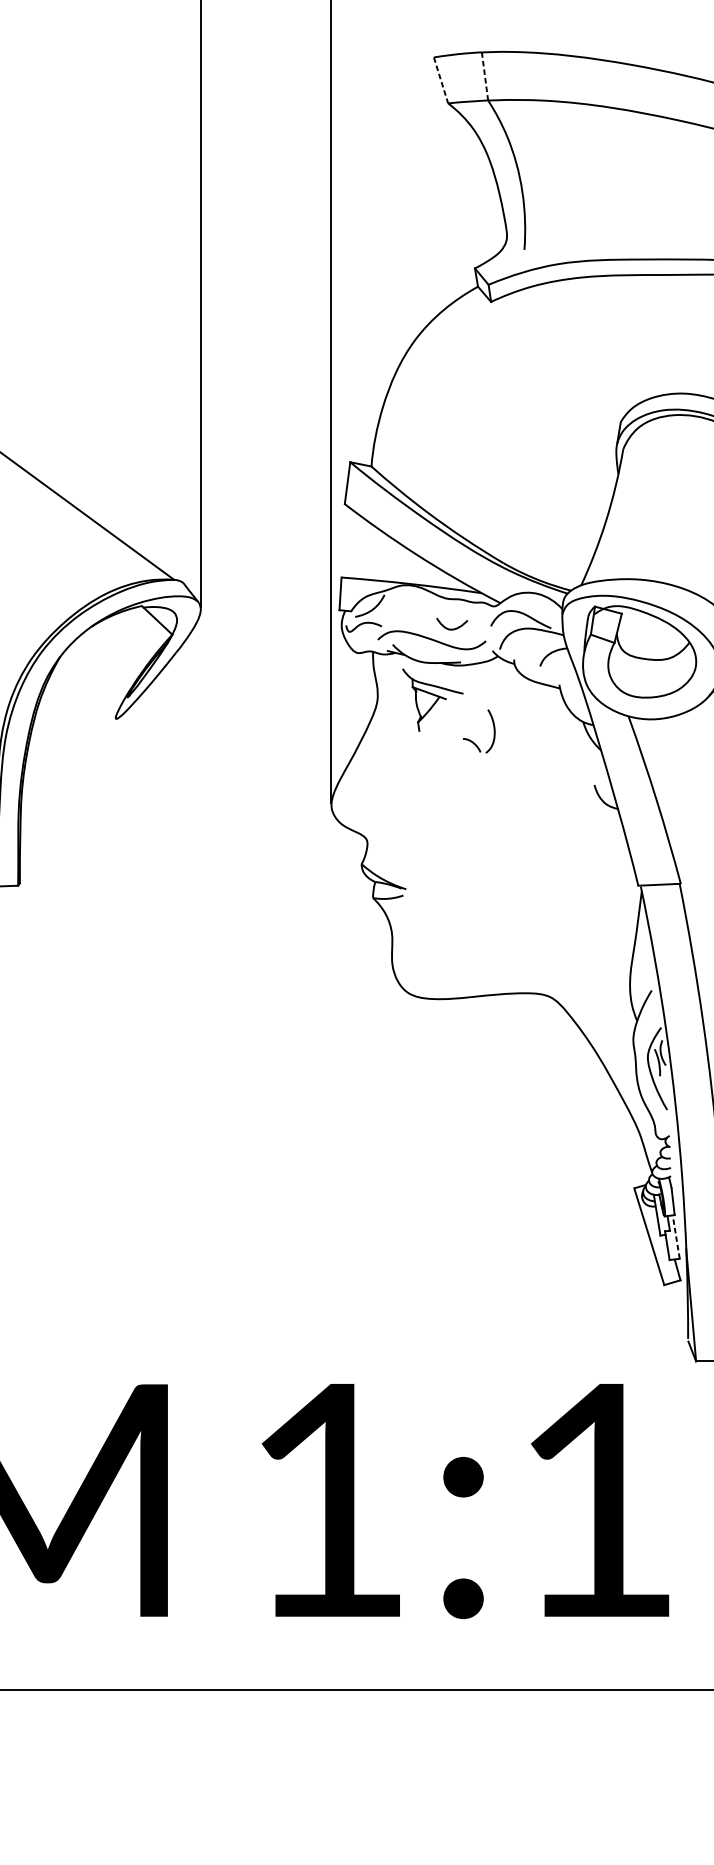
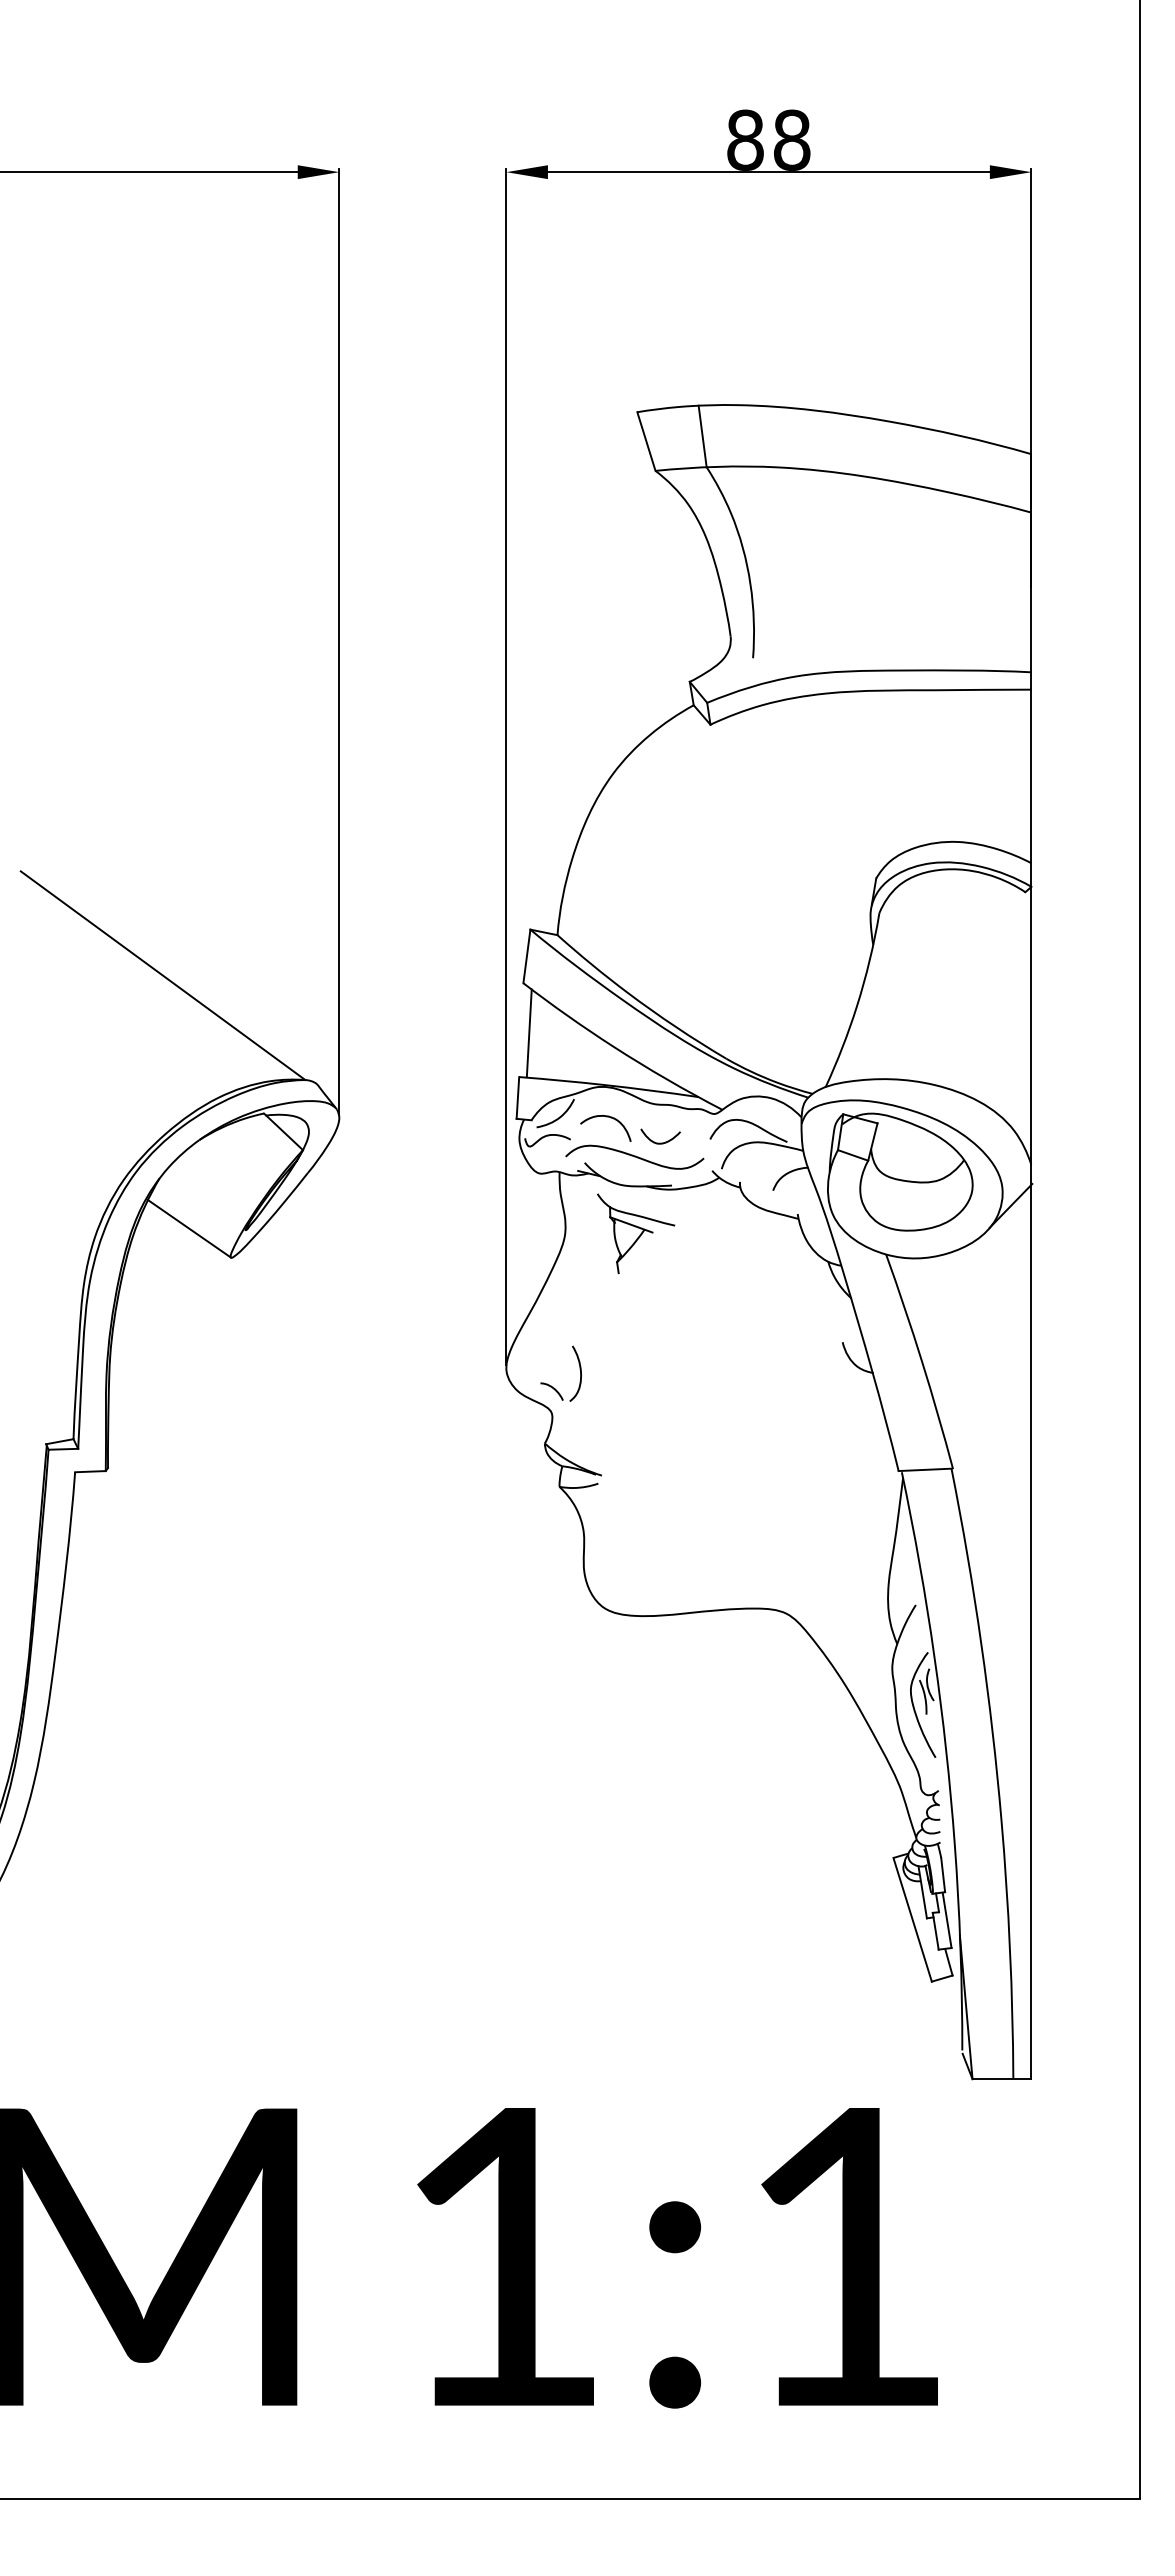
line: (484, 76) -> (702, 436), dashed -> solid
line: (441, 80) -> (646, 441), dashed -> solid
line: (348, 543) -> (528, 1033), added
curve: (409, 609) -> (606, 1117), added
line: (82, 695) -> (188, 1228), added
part: (471, 740) -> (551, 1385), moved
line: (676, 1237) -> (947, 1920), dashed -> solid

